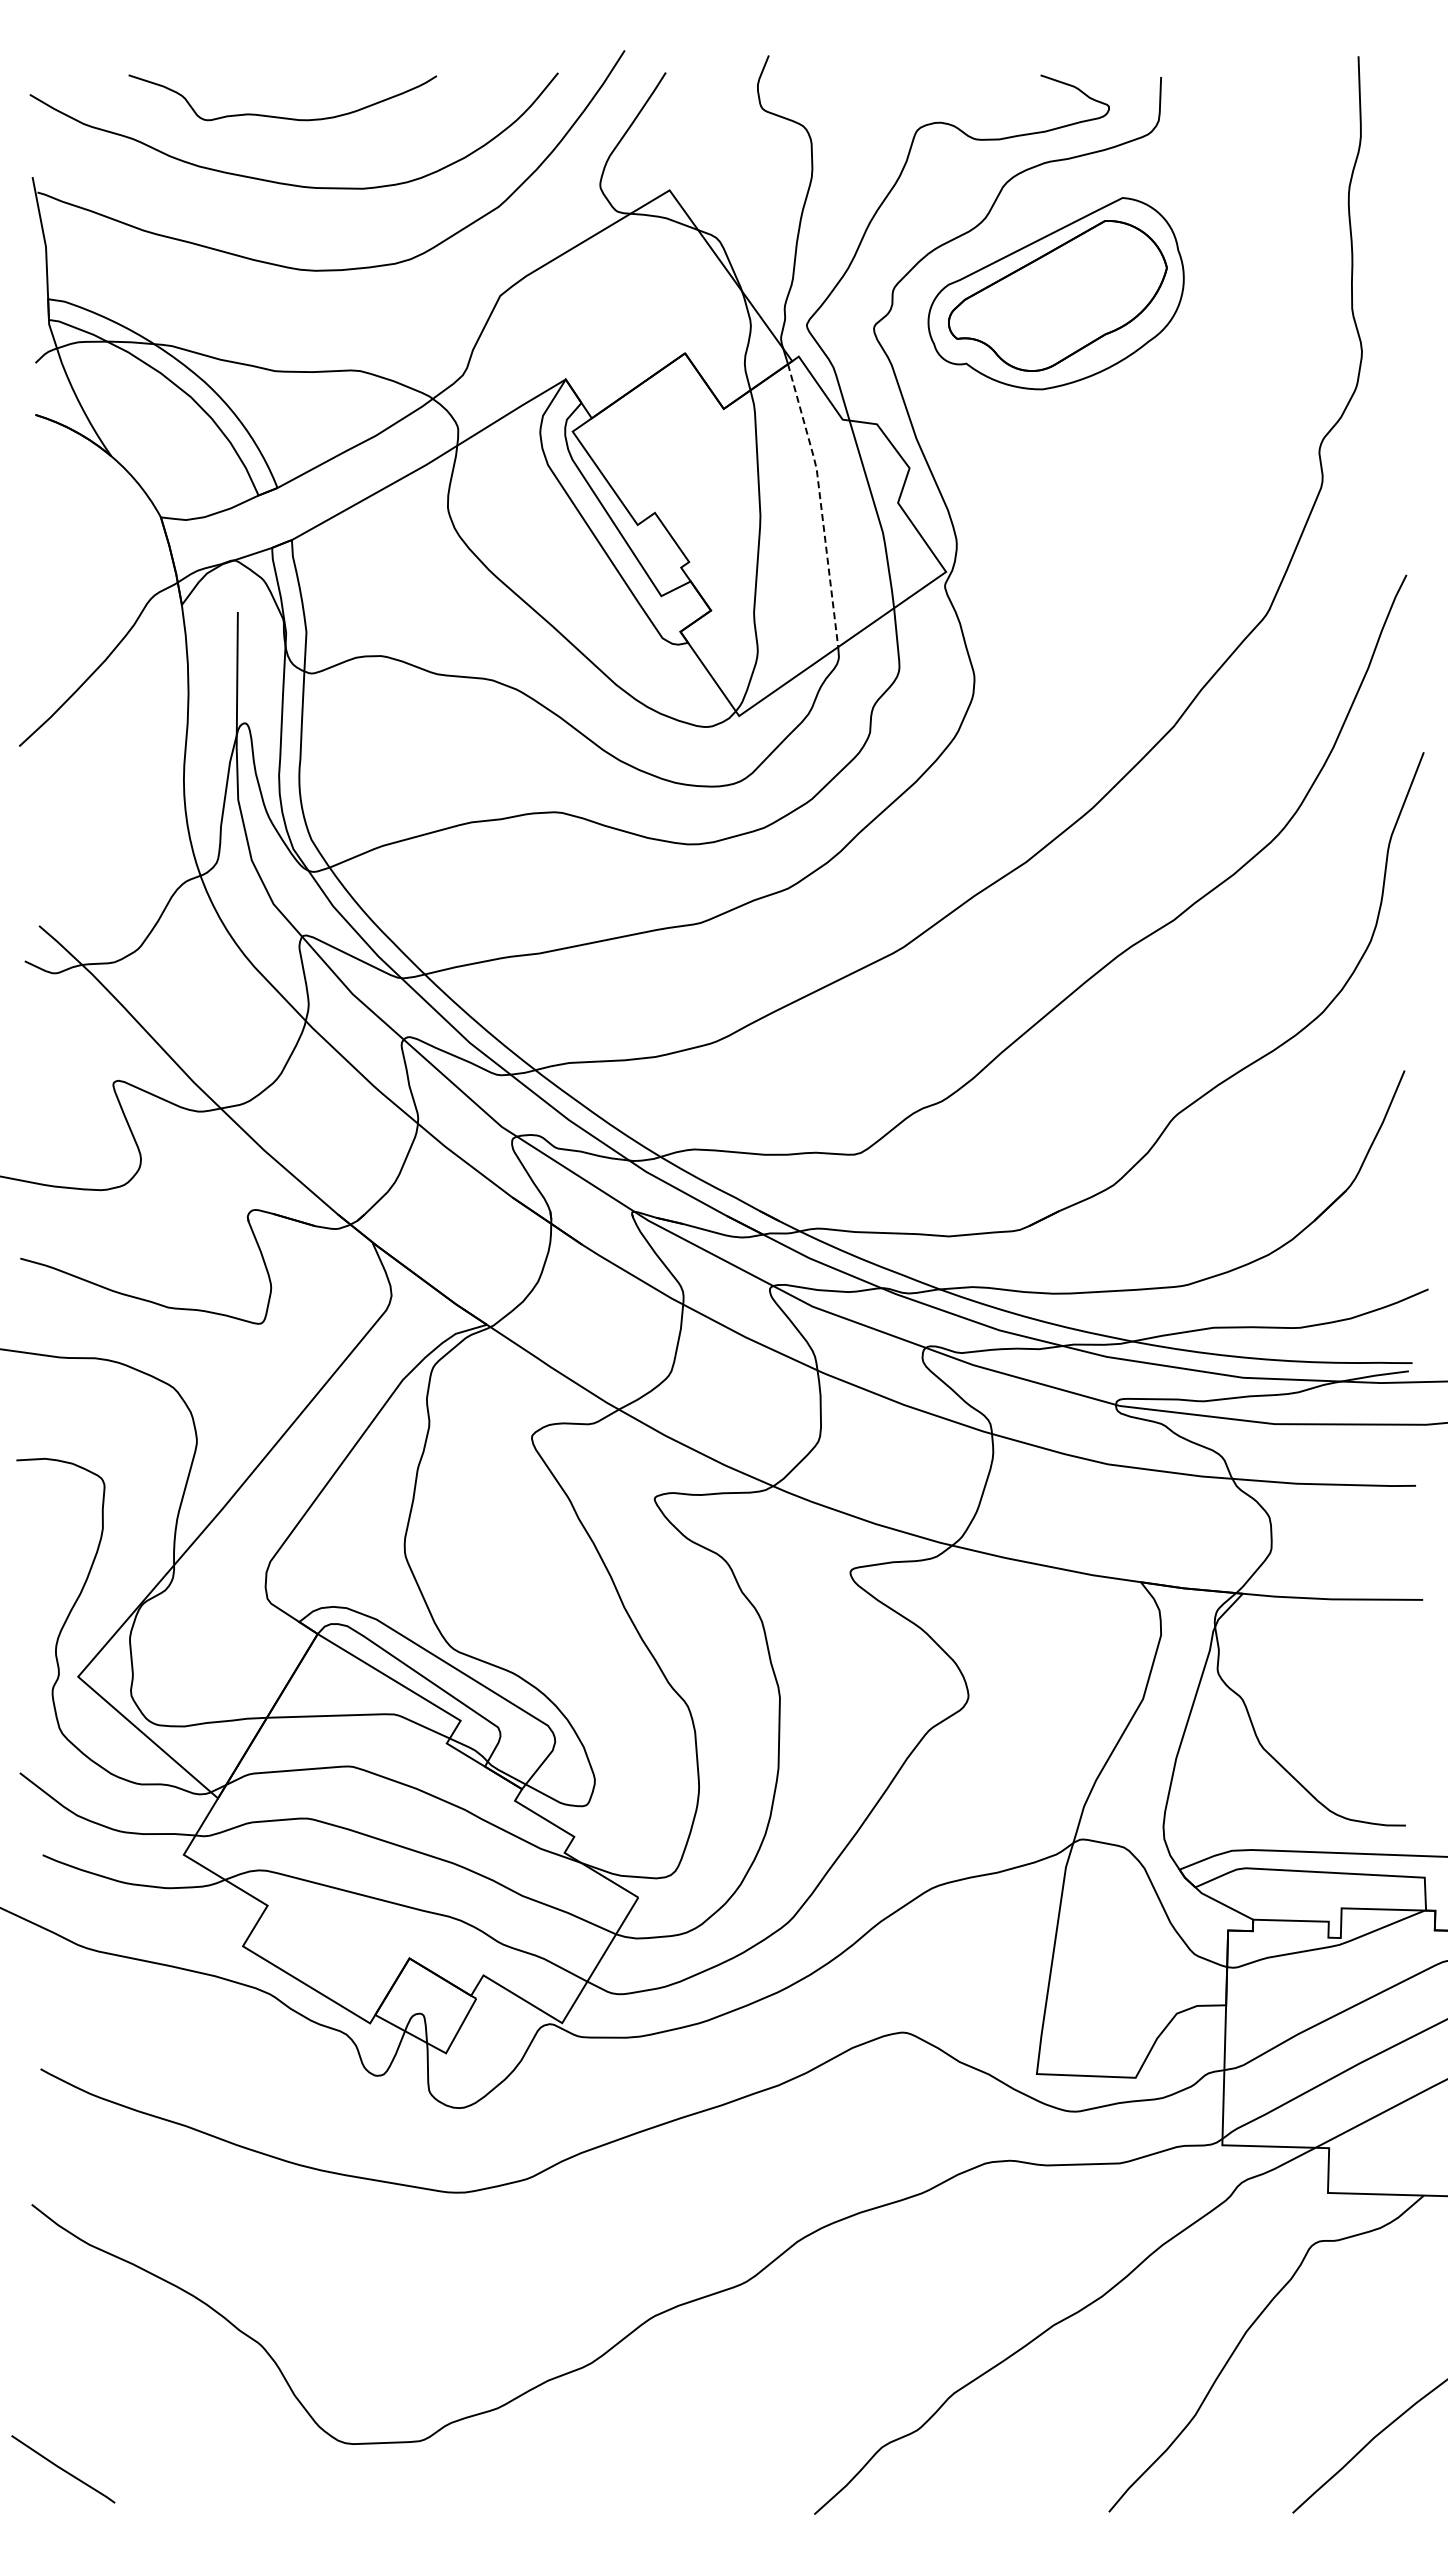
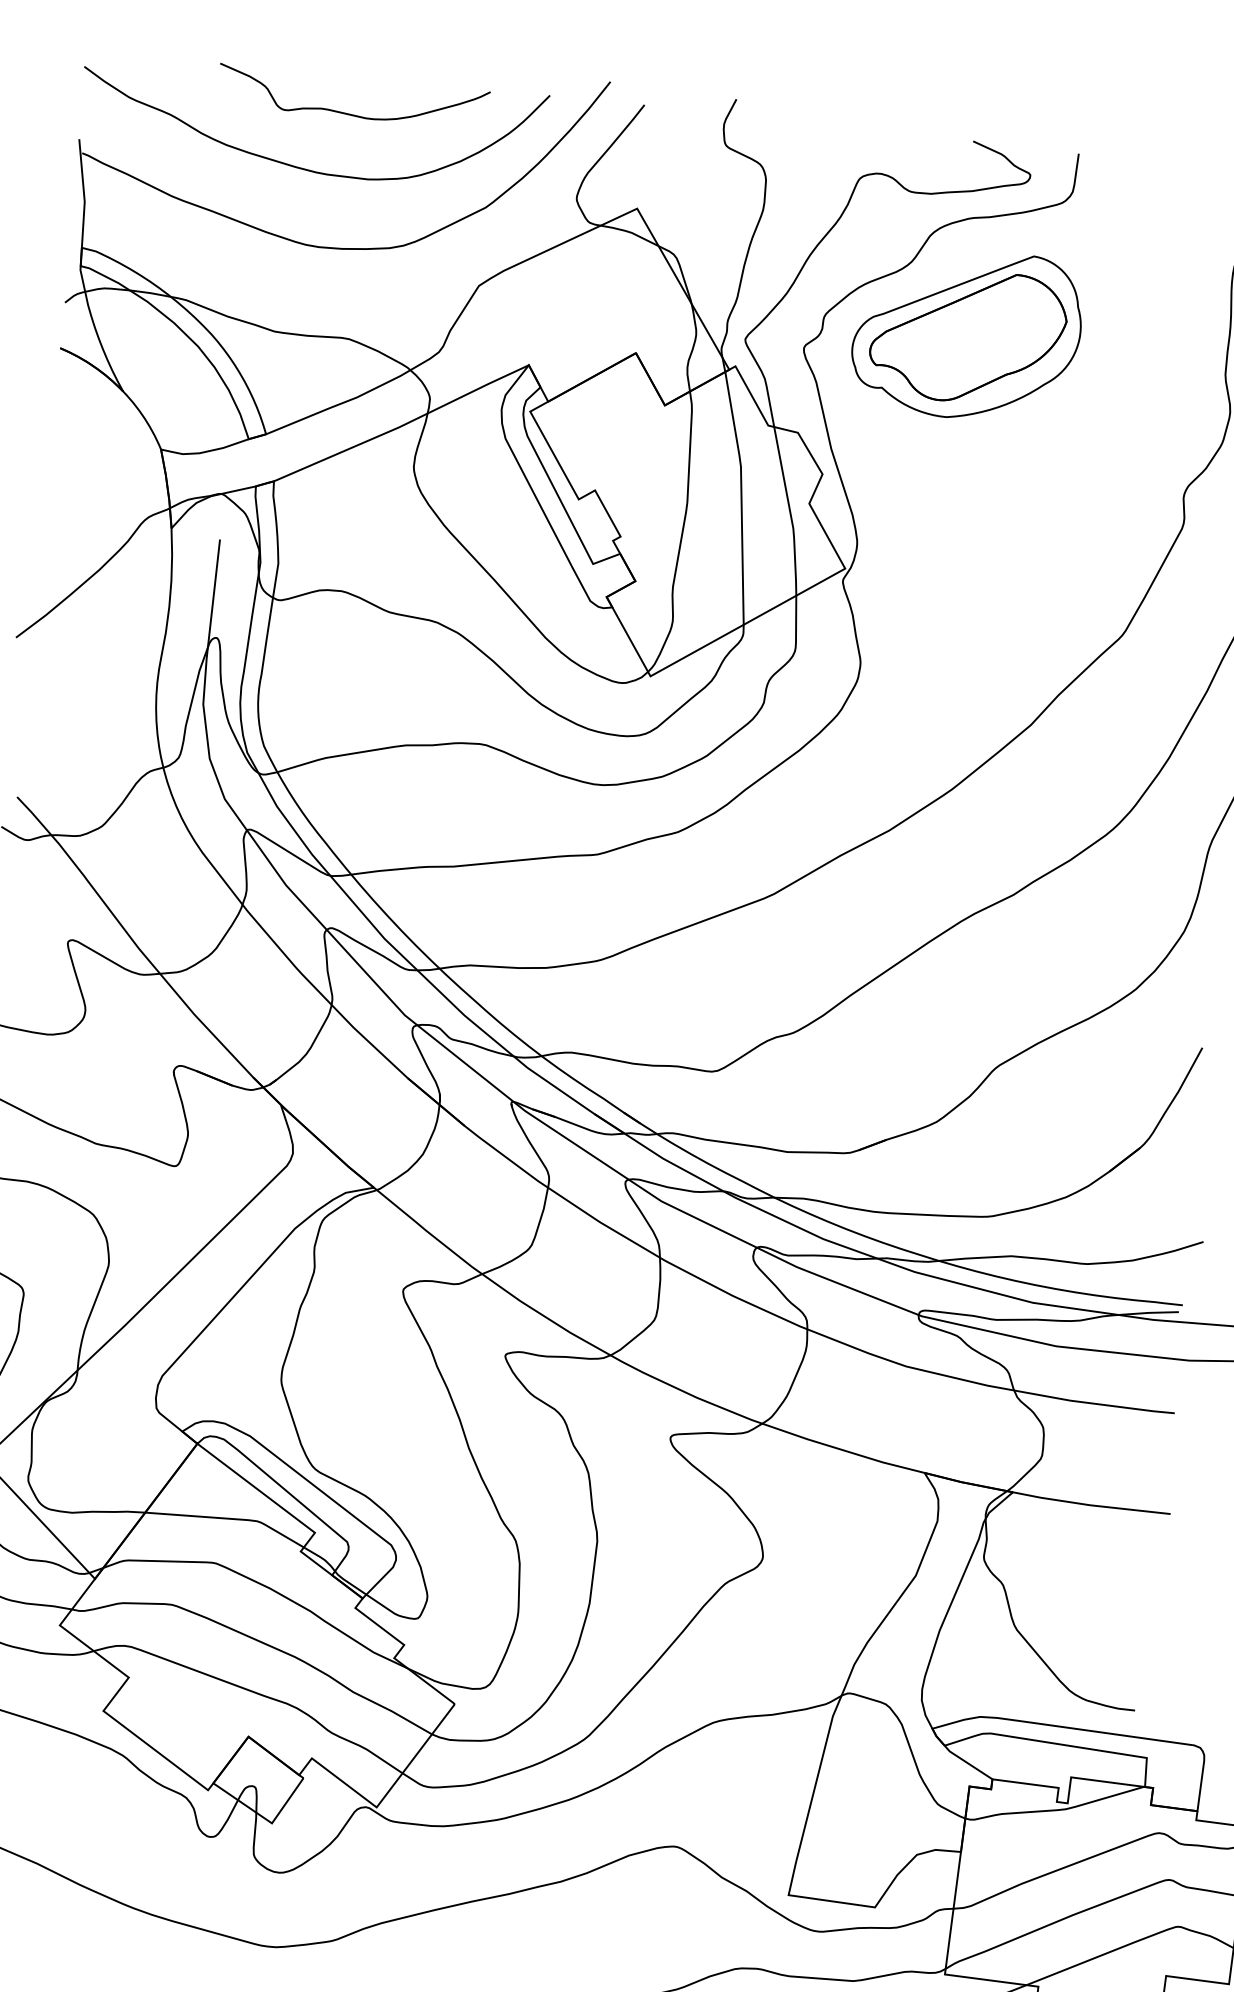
curve: (280, 116) -> (349, 113), moved
line: (820, 502) -> (741, 496), dashed -> solid

